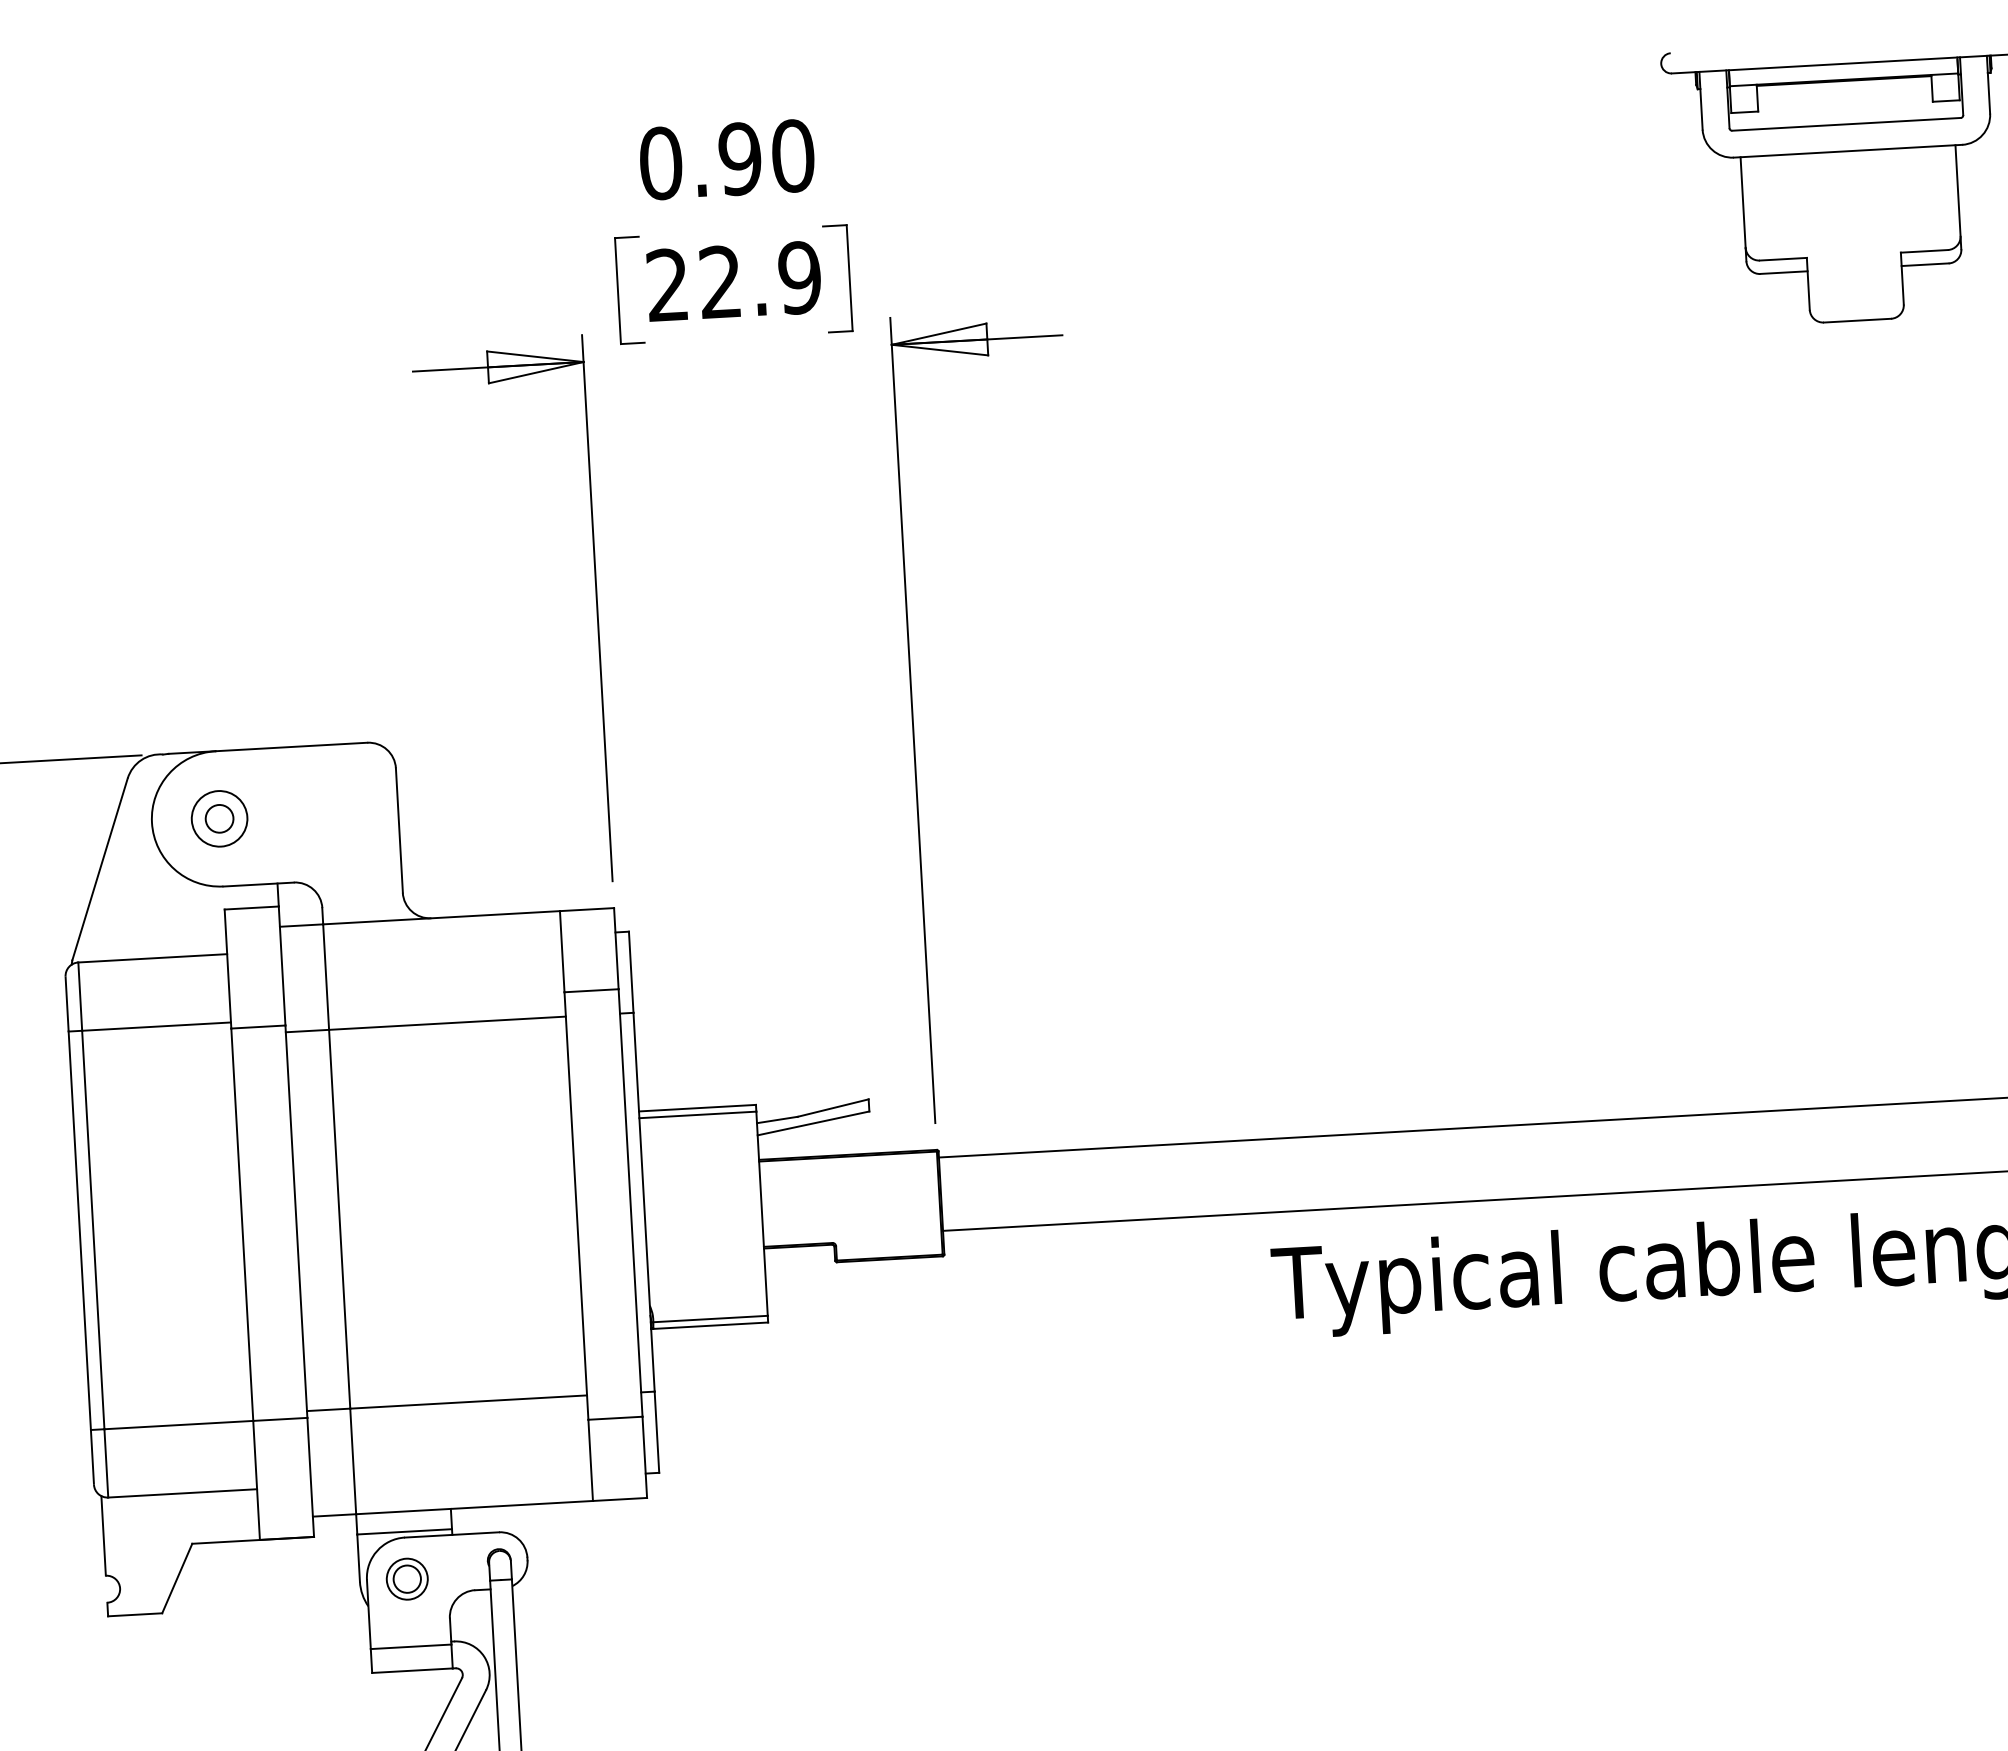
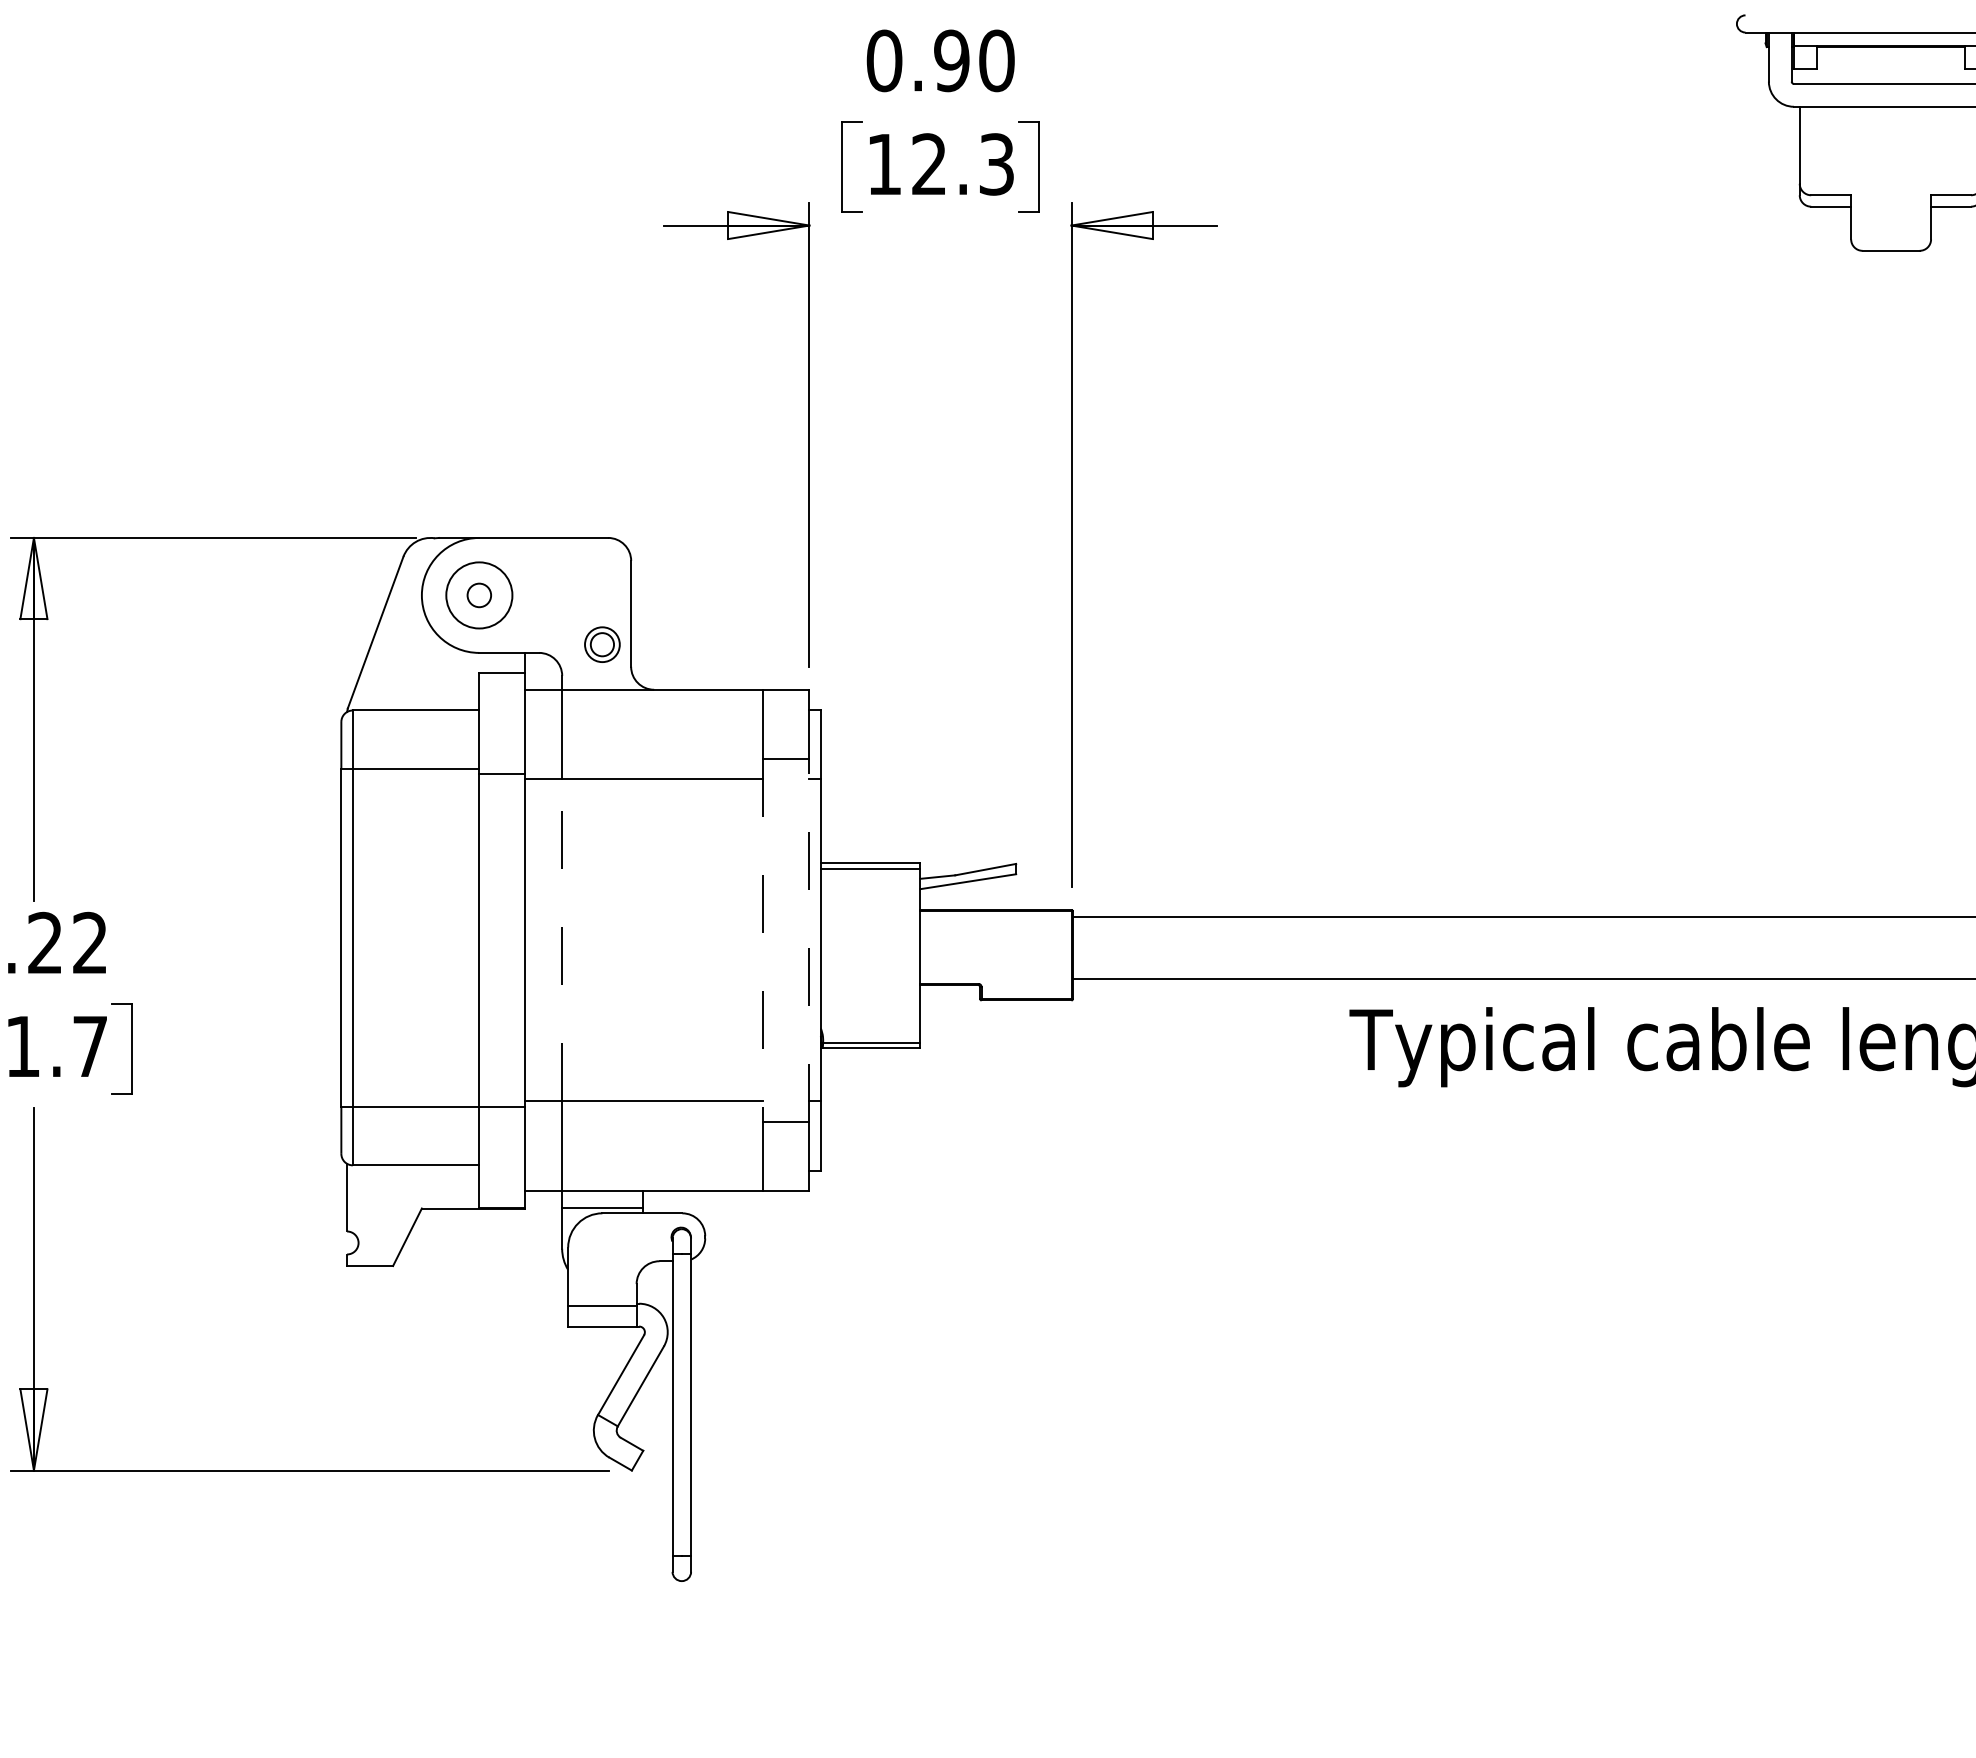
text: (733, 281) -> (940, 164), 22.9 -> 12.3
circle: (218, 818) -> (478, 595), size x1.4
line: (630, 1203) -> (809, 940), solid -> dashed
line: (576, 1206) -> (763, 940), solid -> dashed
line: (340, 1218) -> (562, 939), solid -> dashed
part: (407, 1578) -> (602, 644), moved

